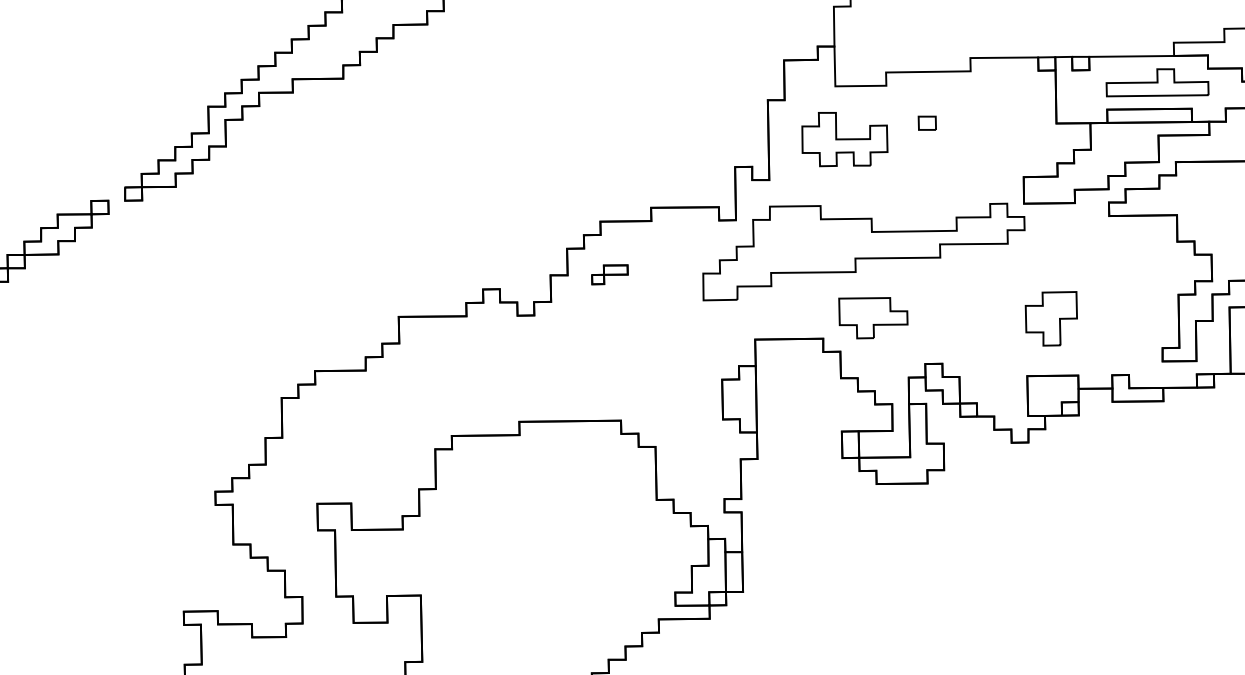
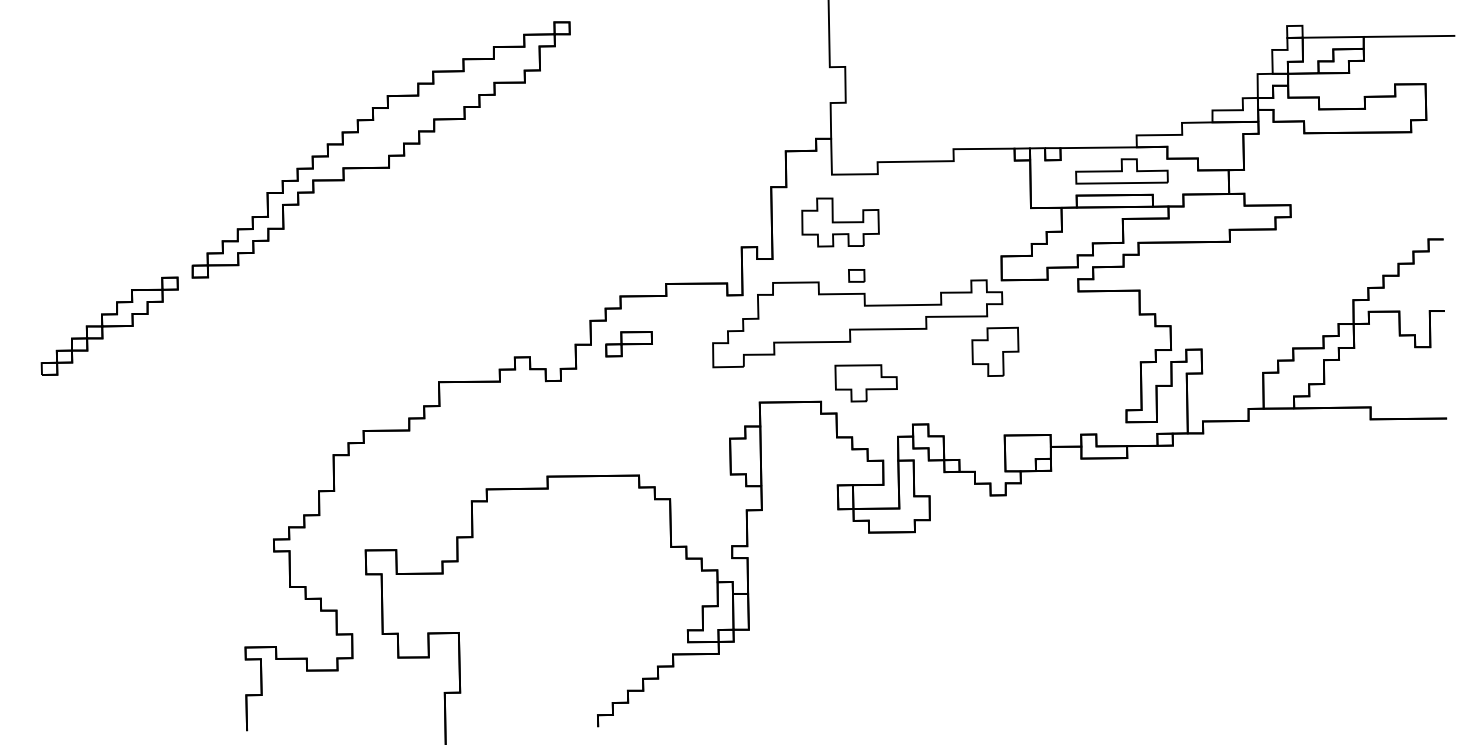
part: (927, 122) -> (856, 275), moved
part: (609, 275) -> (628, 344), size x1.43
part: (1051, 318) -> (995, 351), moved

